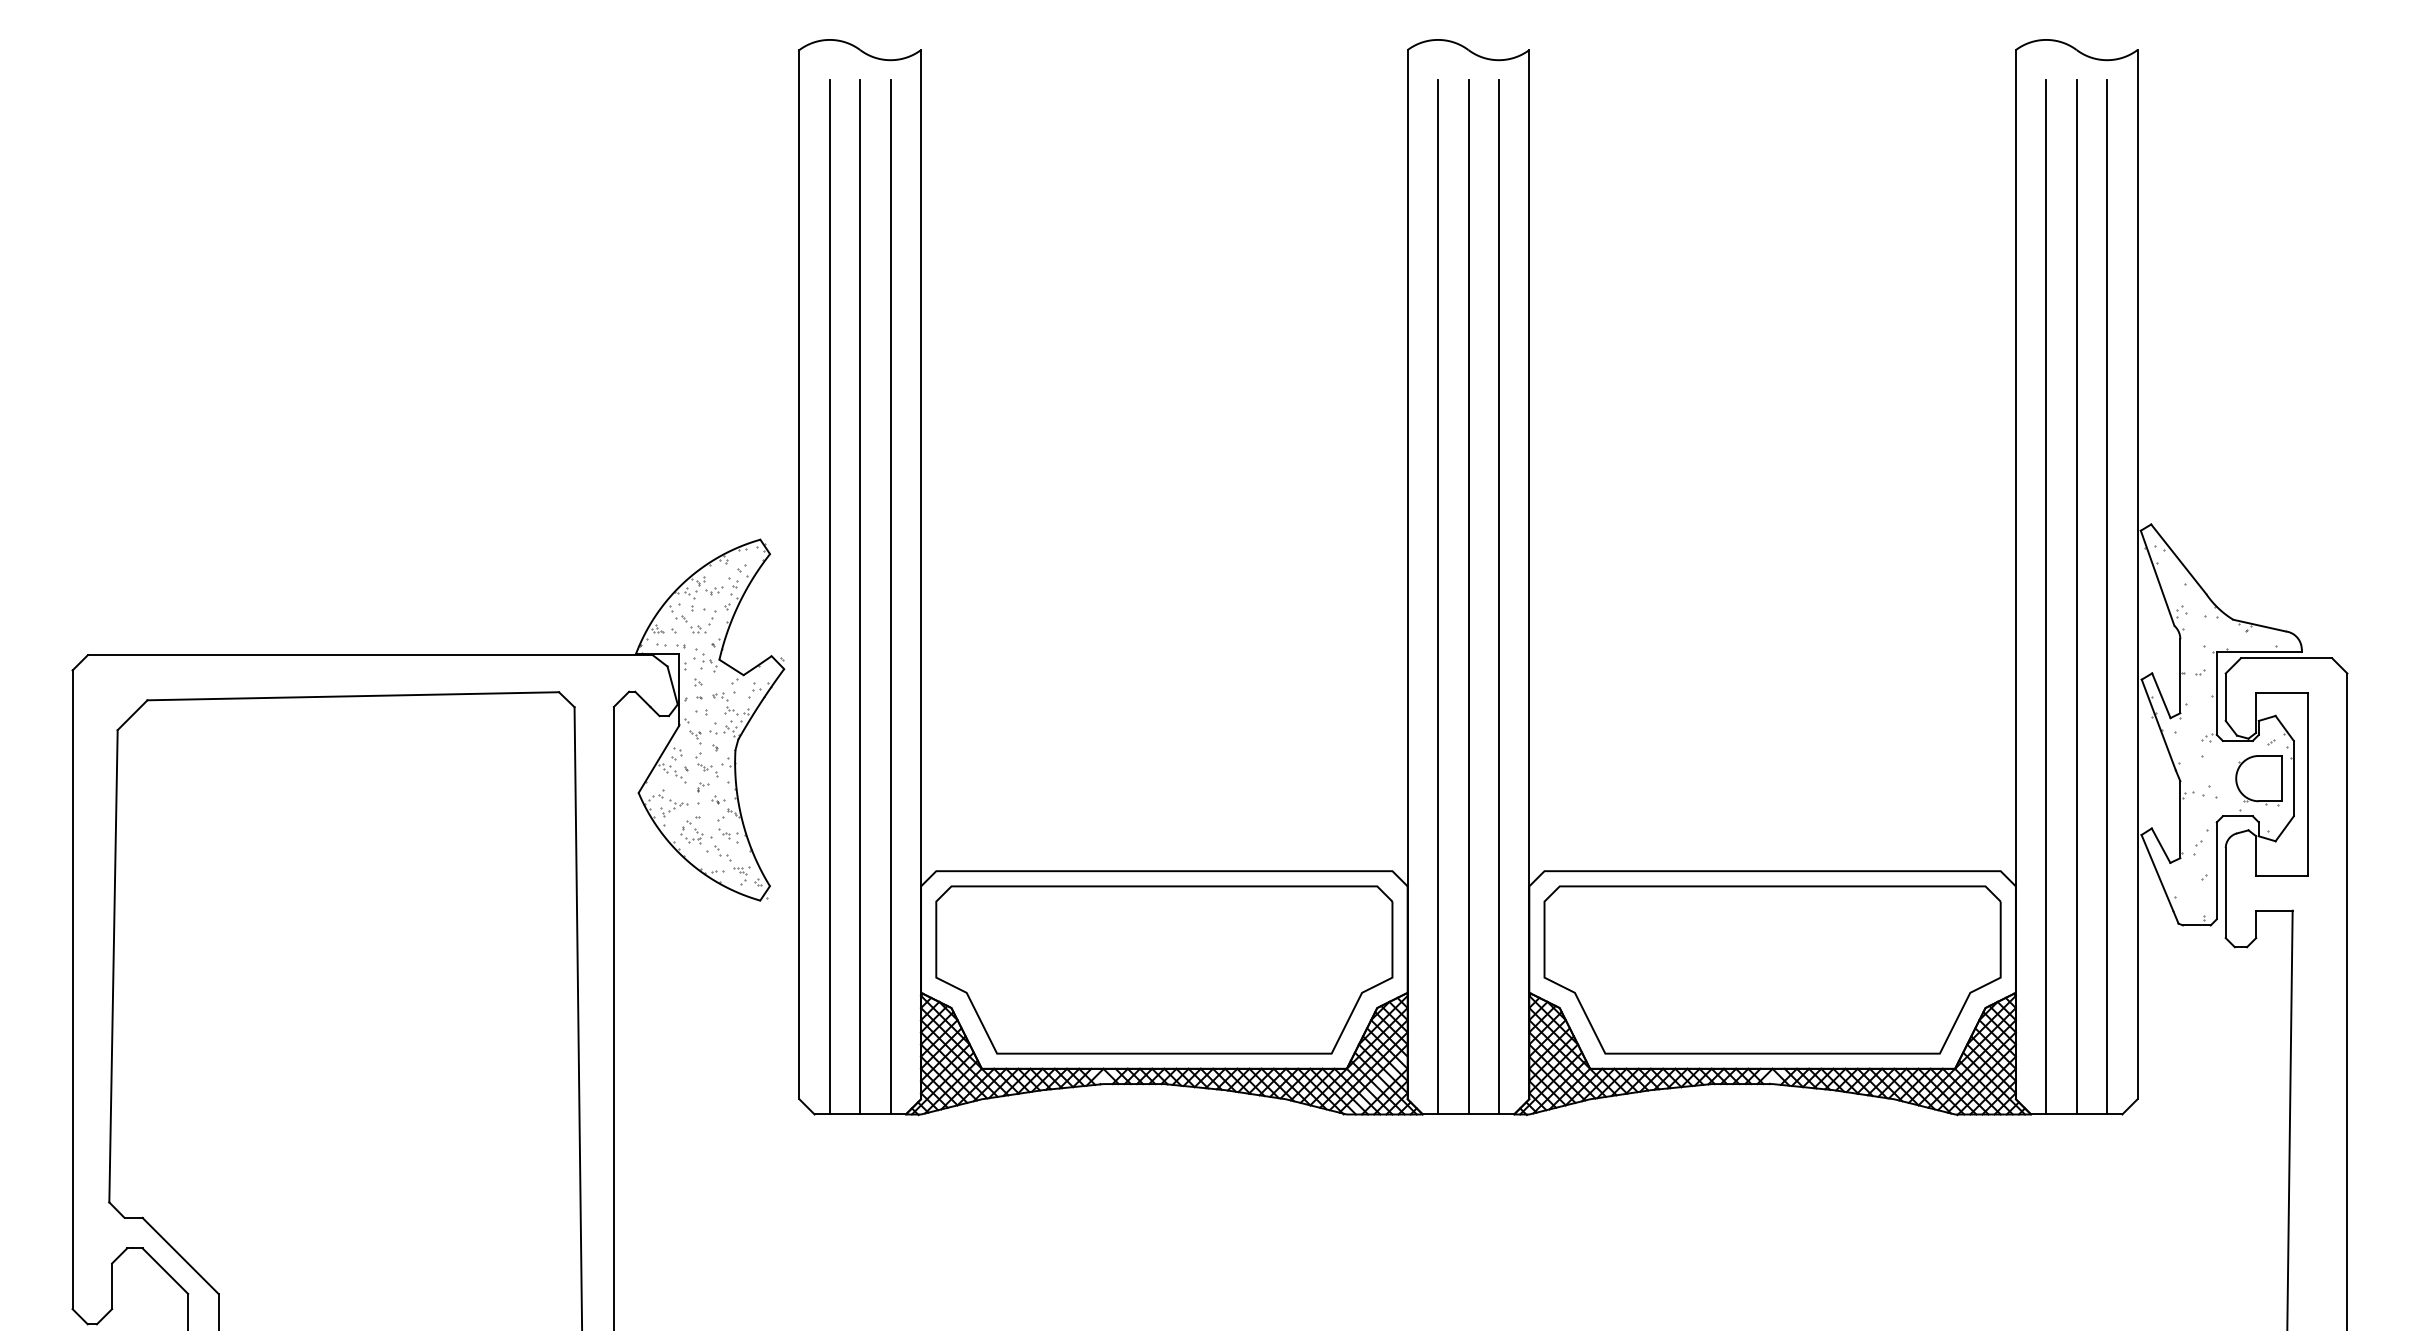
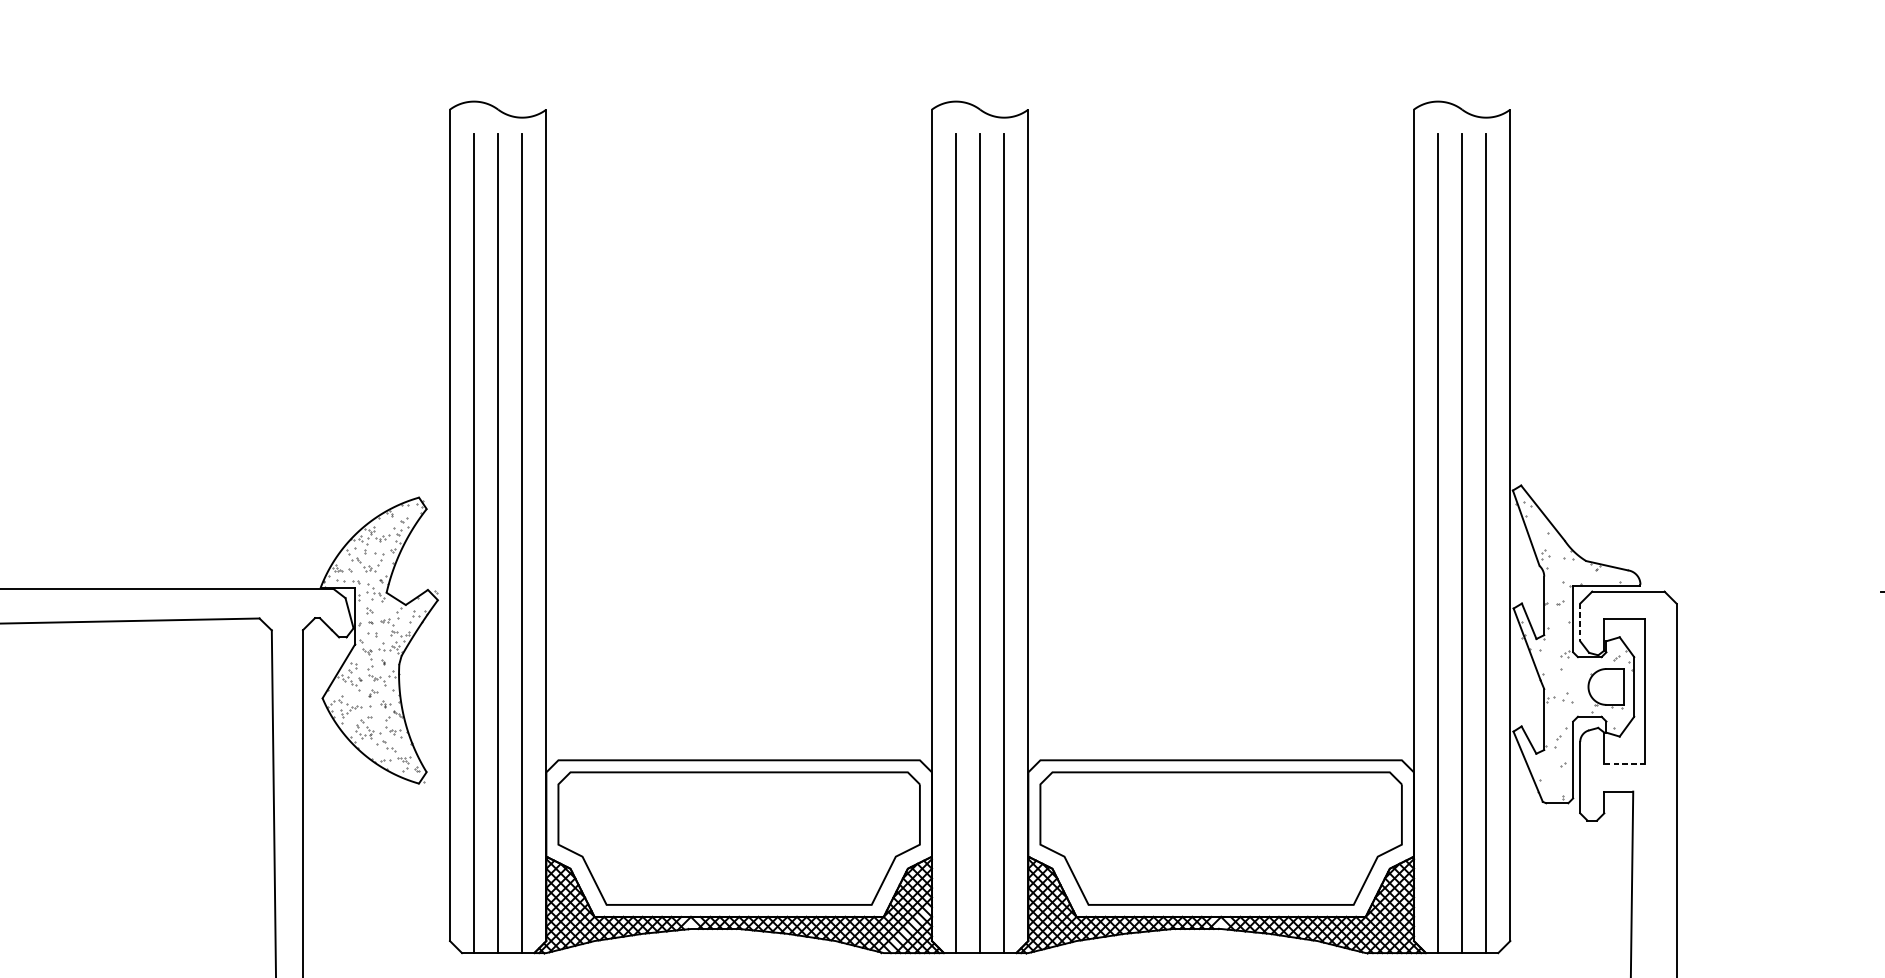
line: (2225, 697) -> (1580, 622), solid -> dashed
line: (2282, 875) -> (1625, 763), solid -> dashed

